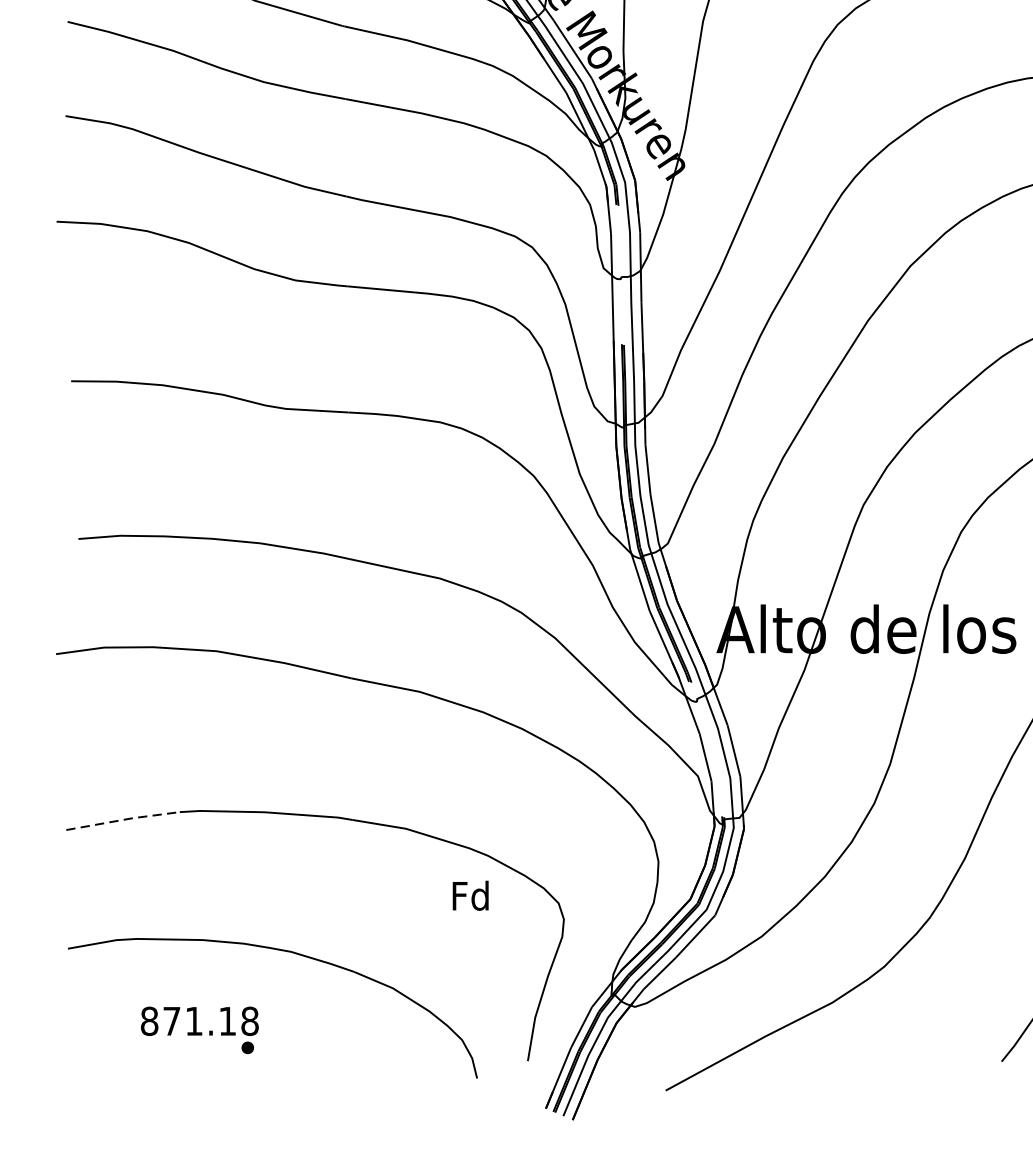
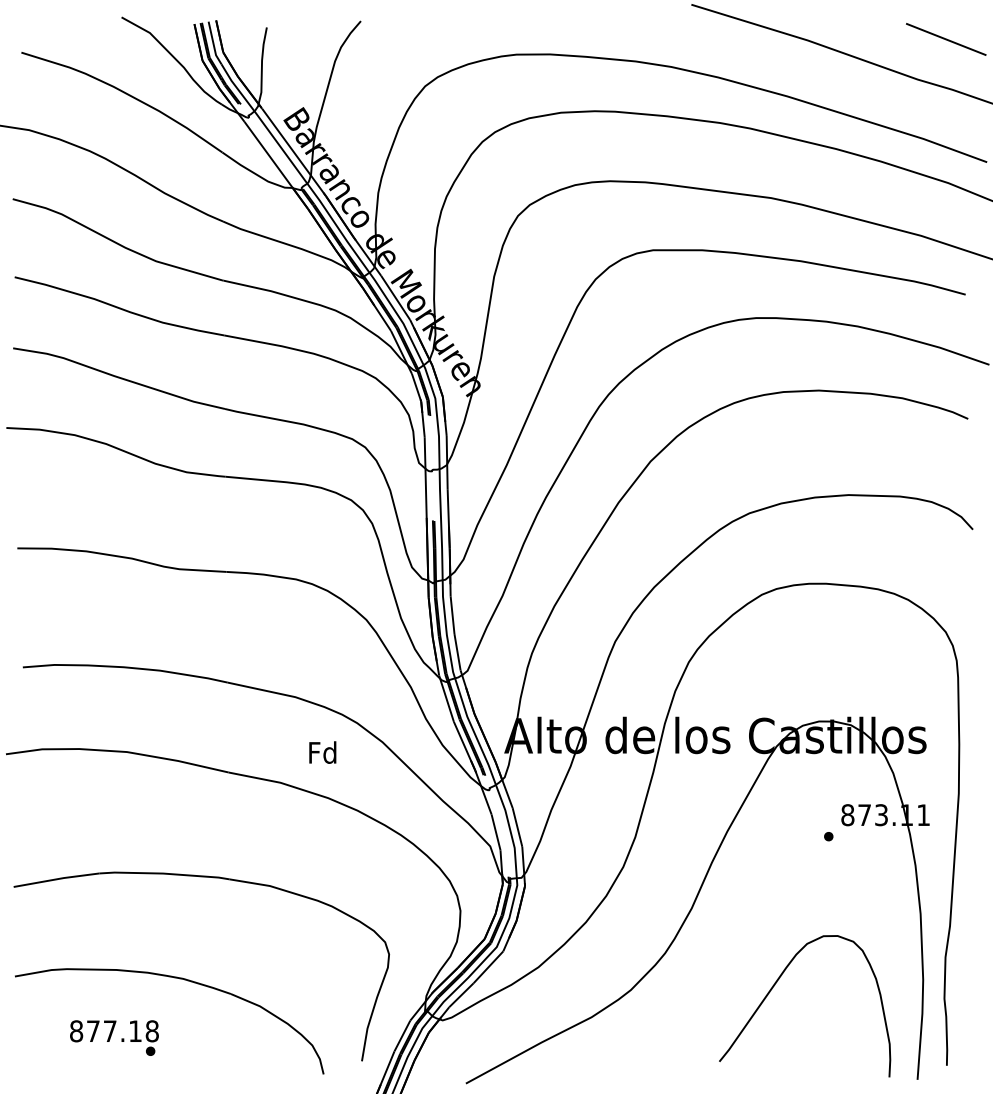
line: (124, 820) -> (57, 879), dashed -> solid
text: (470, 895) -> (322, 752), moved
text: (194, 1020) -> (110, 1030), 871.18 -> 877.18

